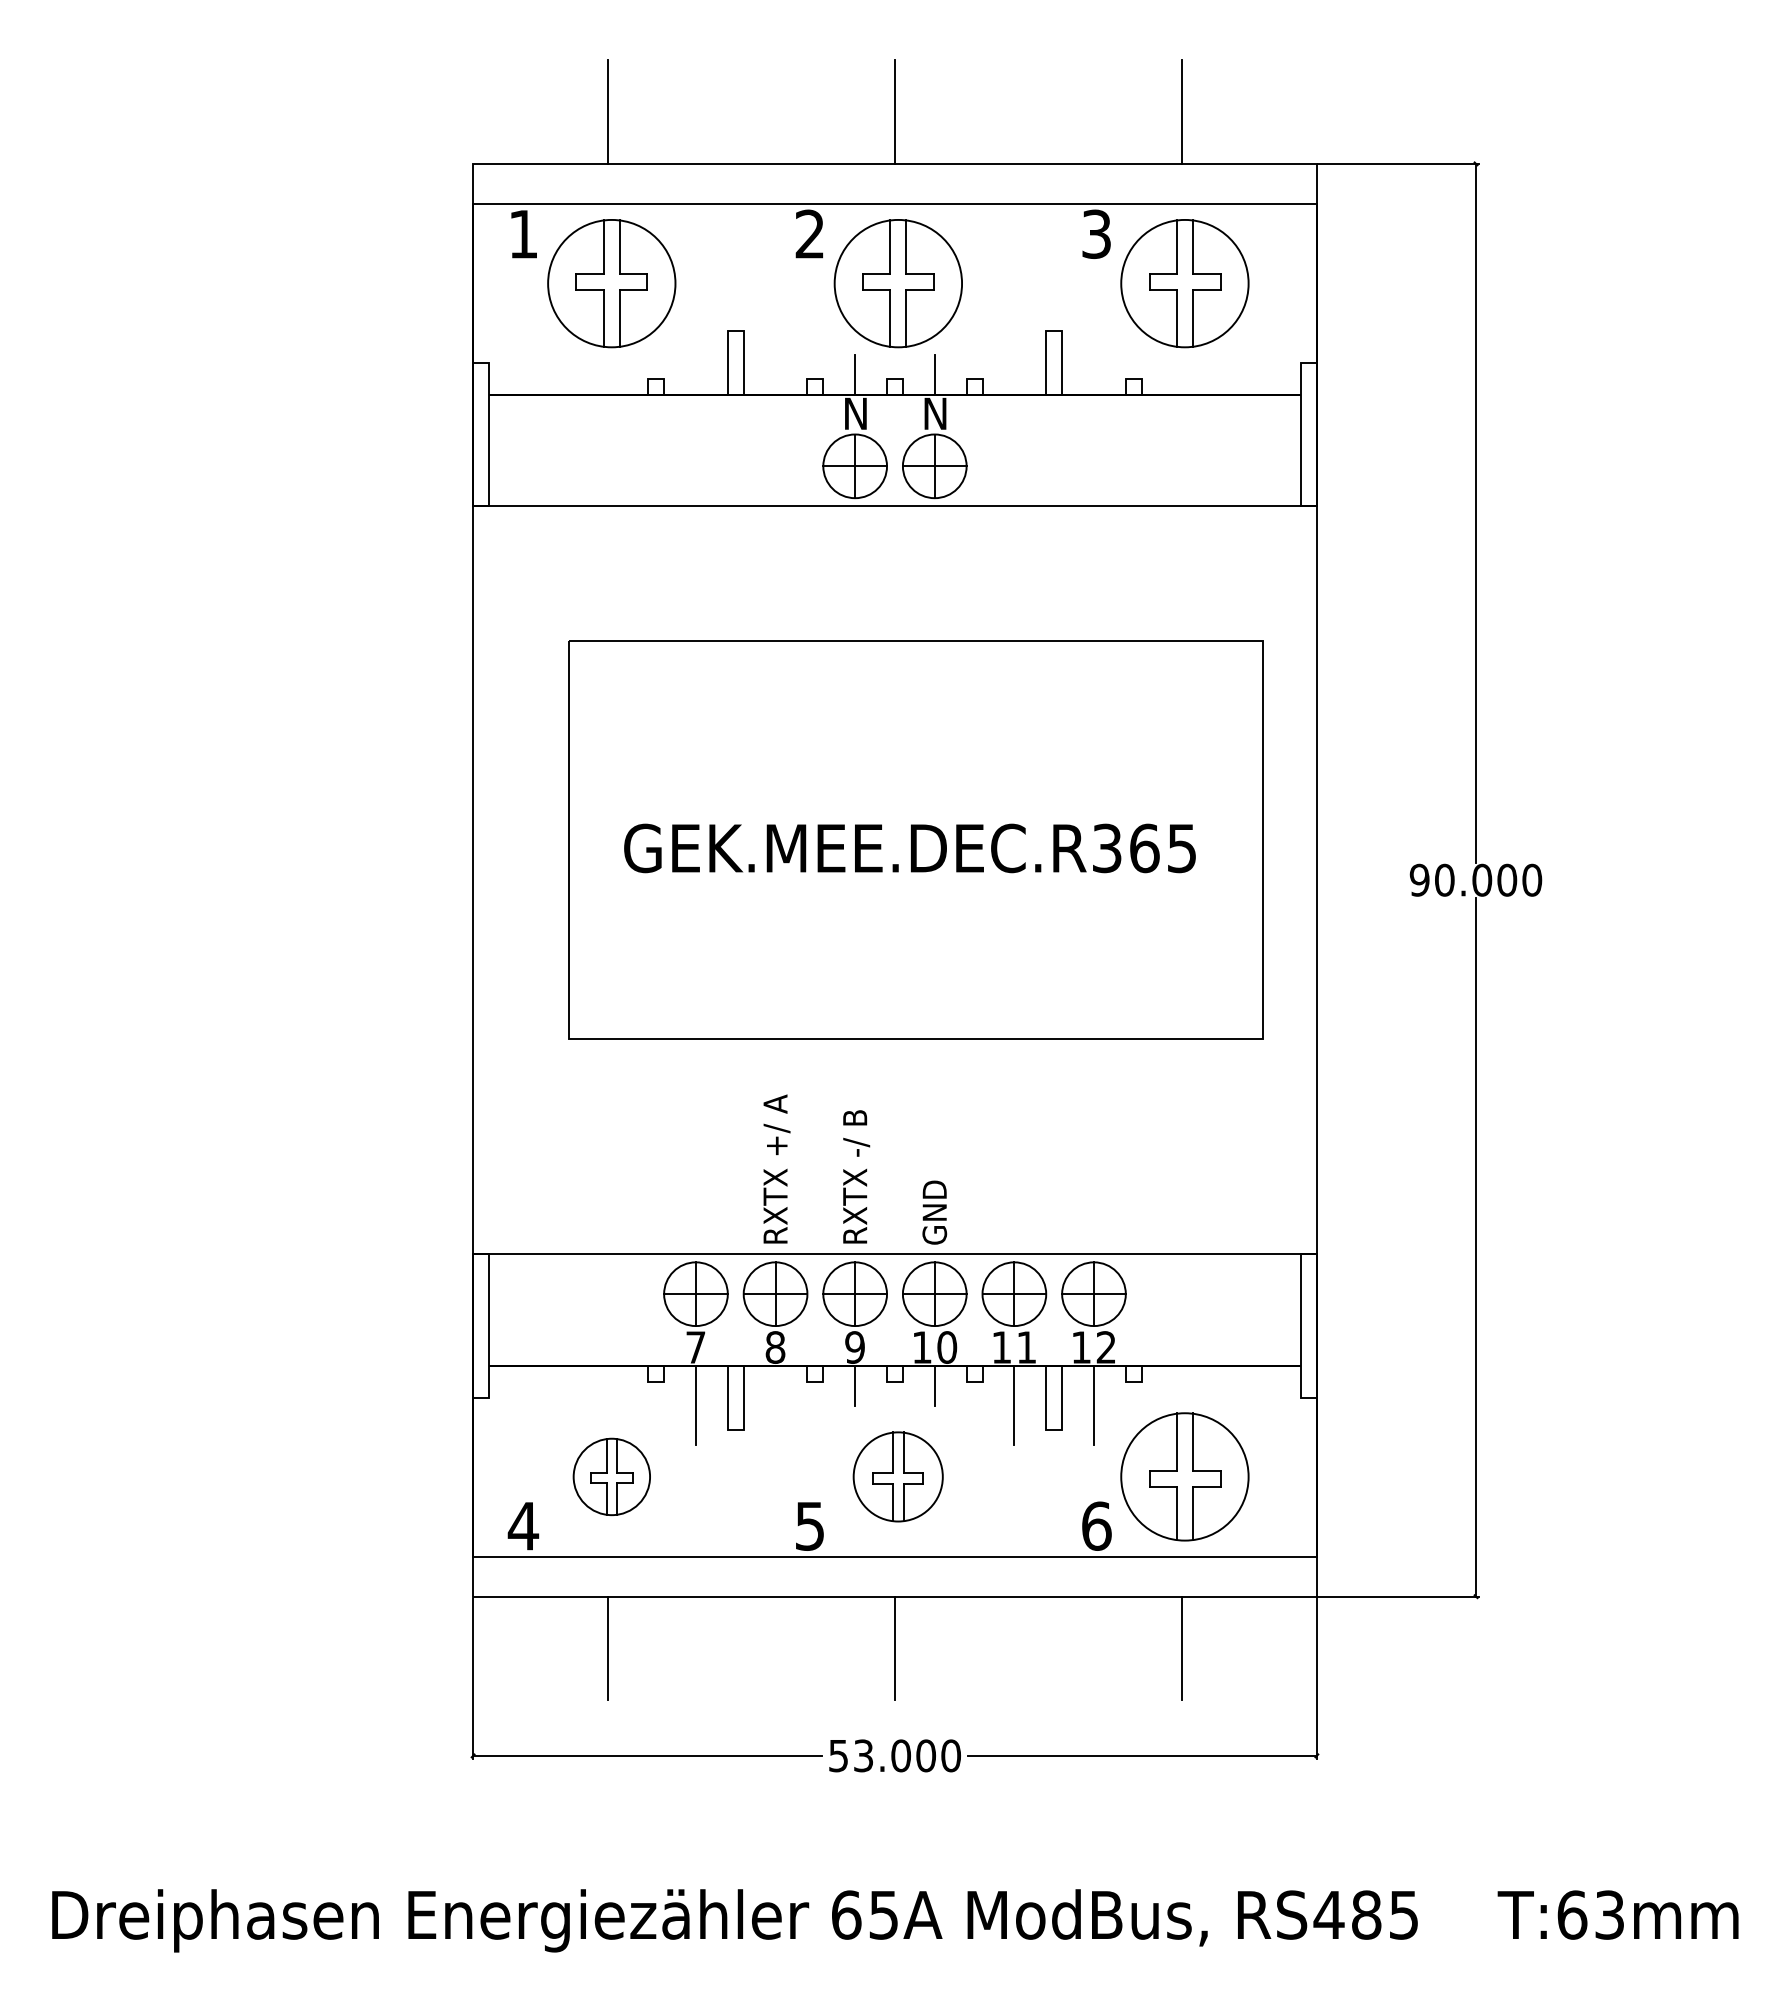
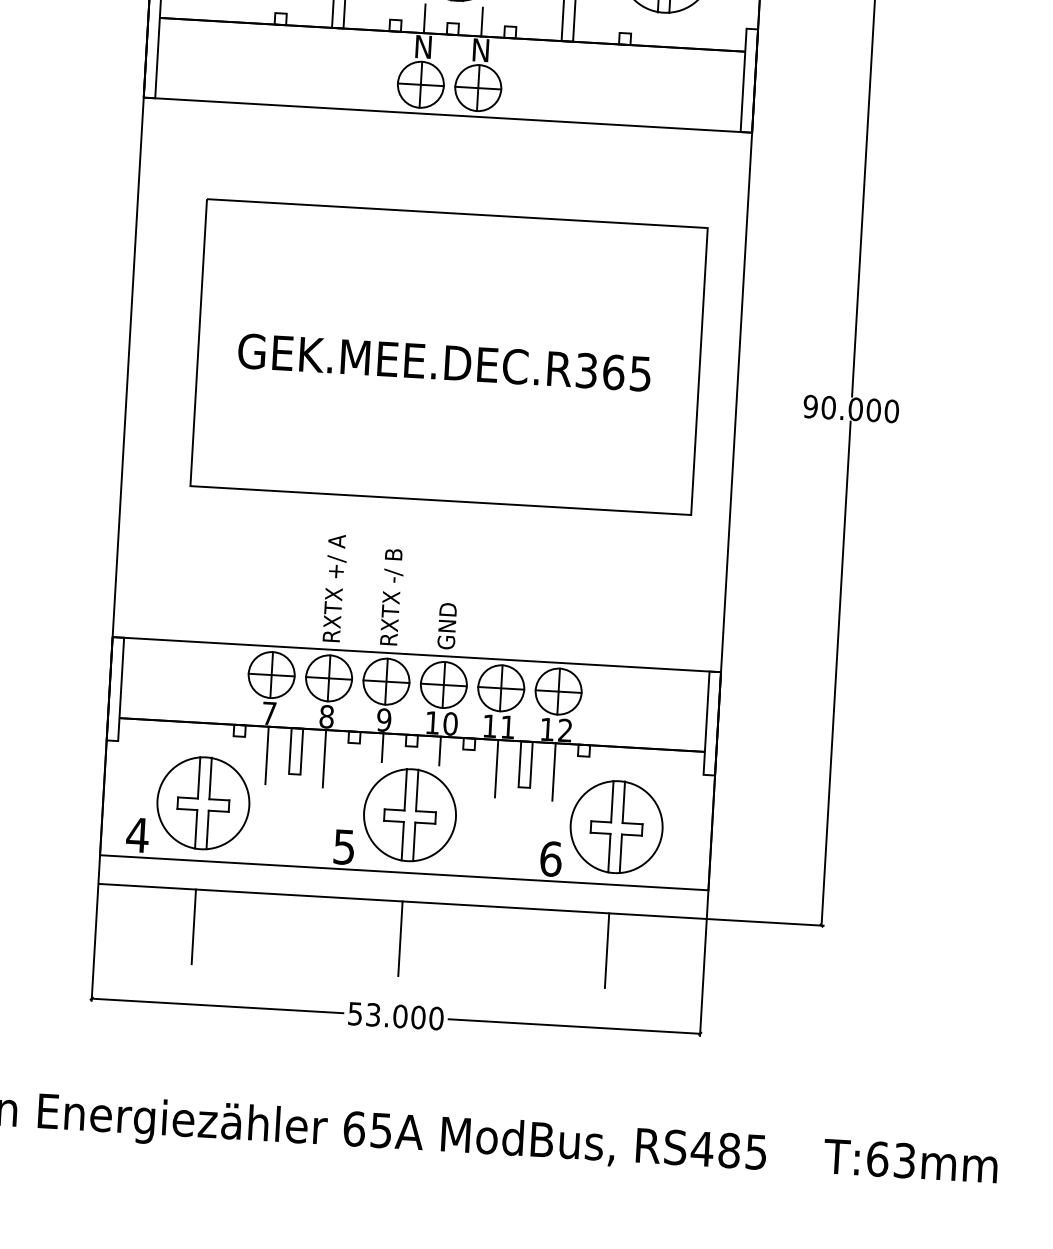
line: (775, 1405) -> (324, 758), added
part: (611, 1476) -> (203, 803), size x1.67
part: (897, 1476) -> (409, 814), size x1.43

